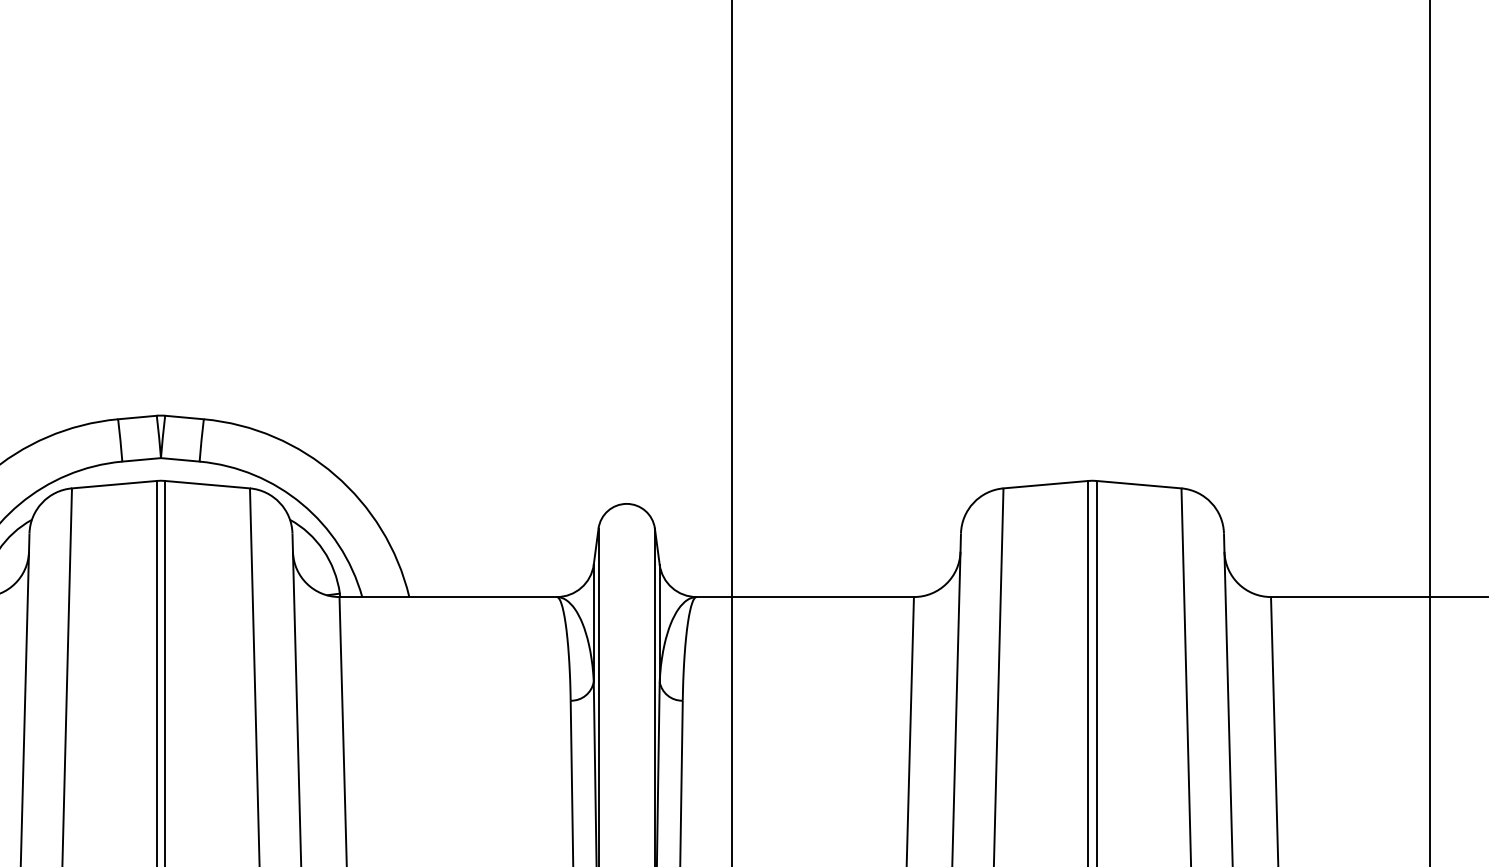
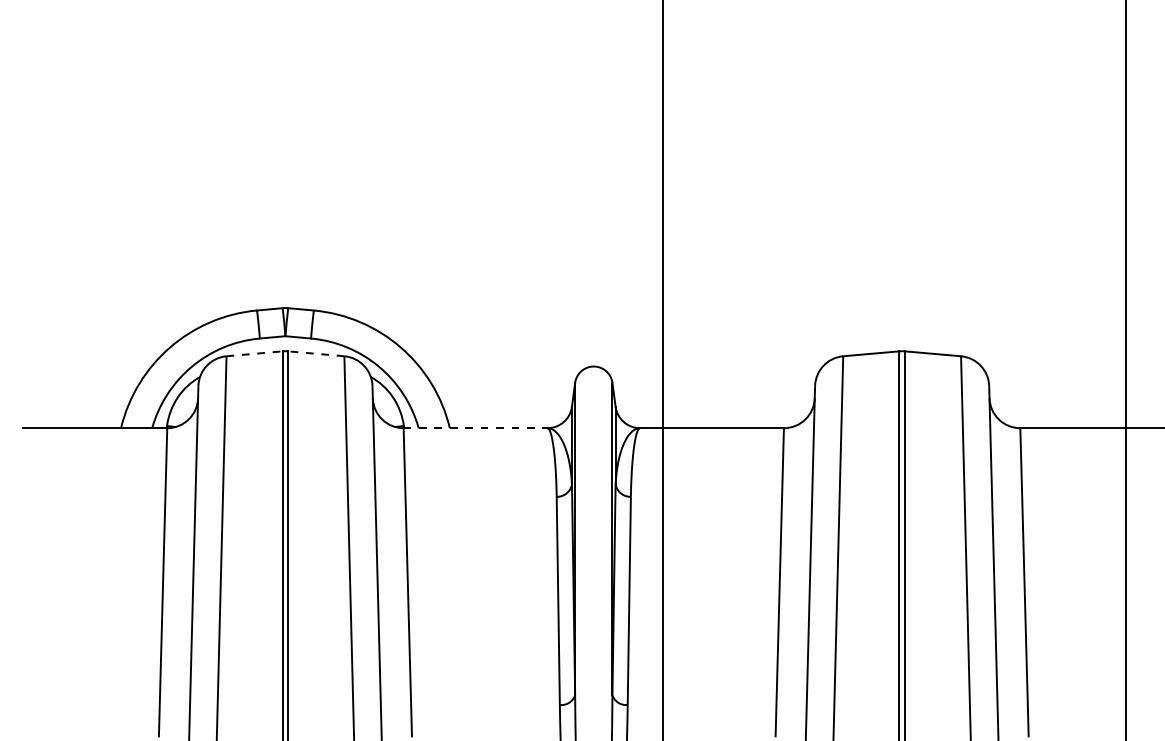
line: (115, 484) -> (255, 353), solid -> dashed
line: (206, 484) -> (315, 353), solid -> dashed
line: (448, 597) -> (475, 428), solid -> dashed

